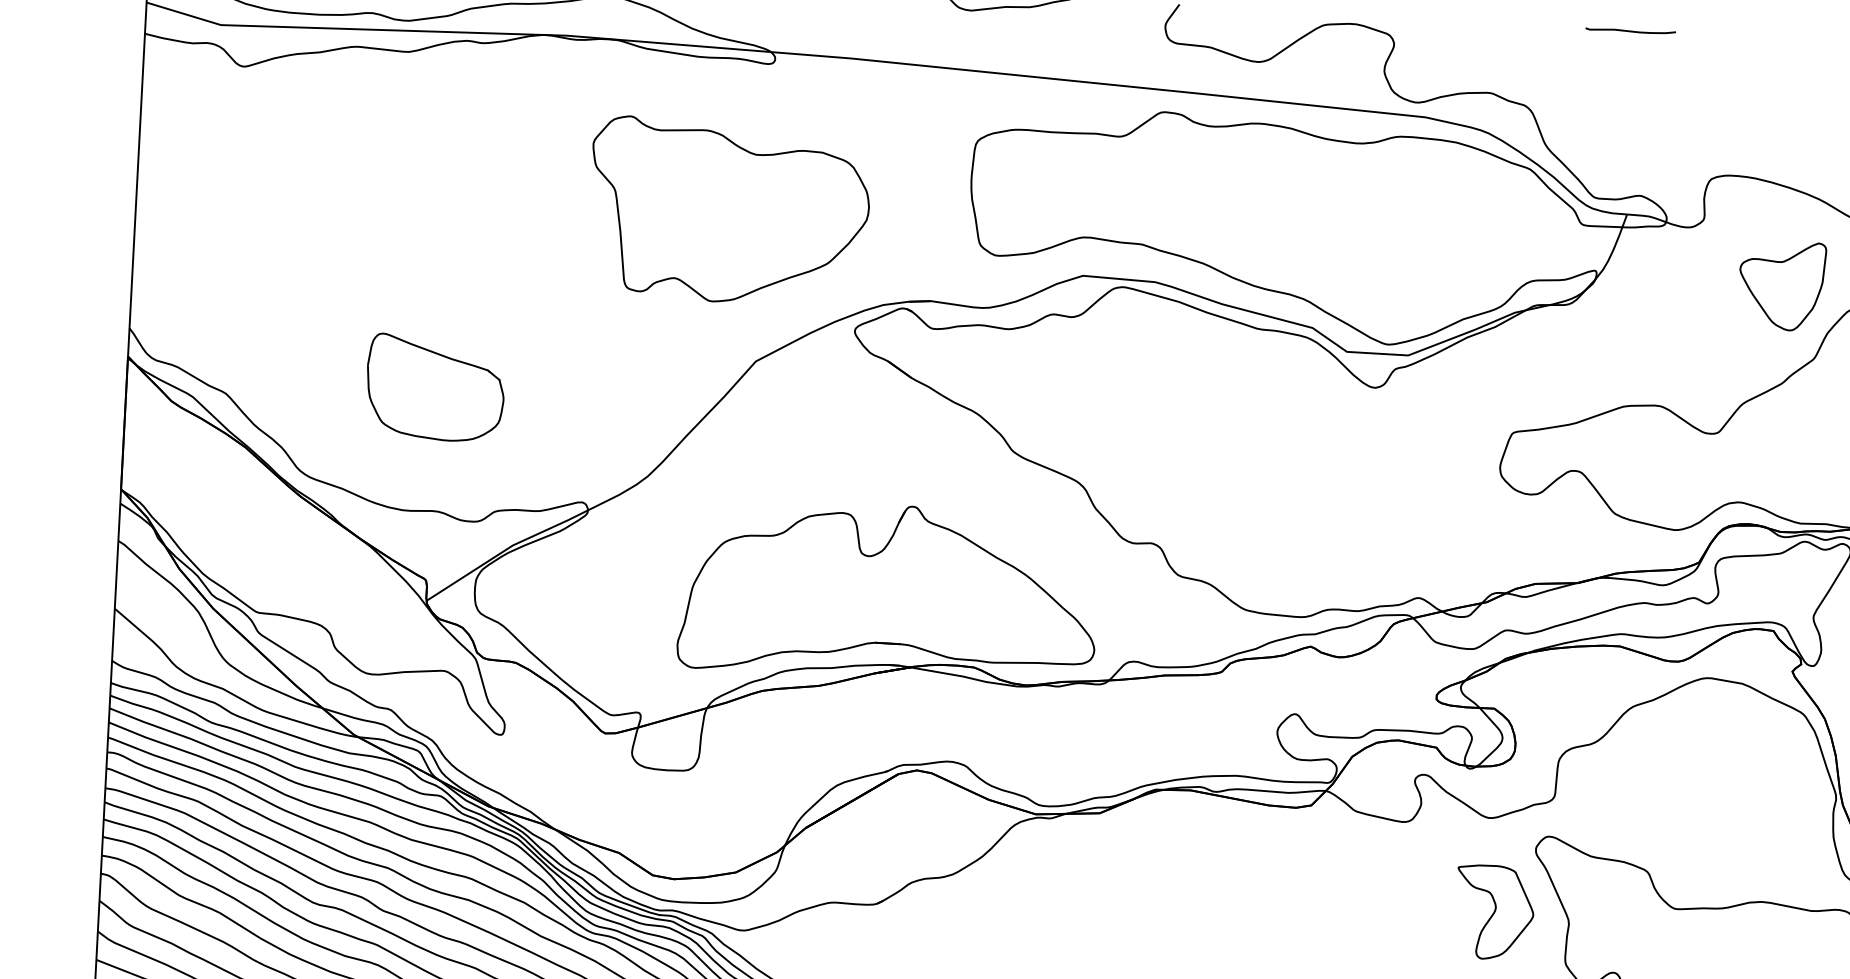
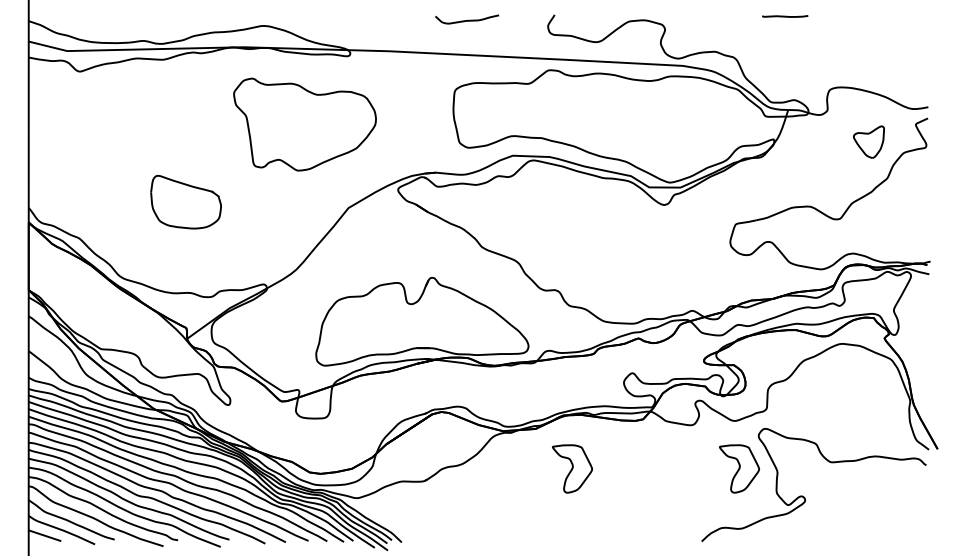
part: (728, 211) -> (304, 124), moved
part: (1781, 284) -> (868, 141), size x0.7
part: (434, 388) -> (185, 202), moved
part: (1167, 894) -> (572, 468), added

